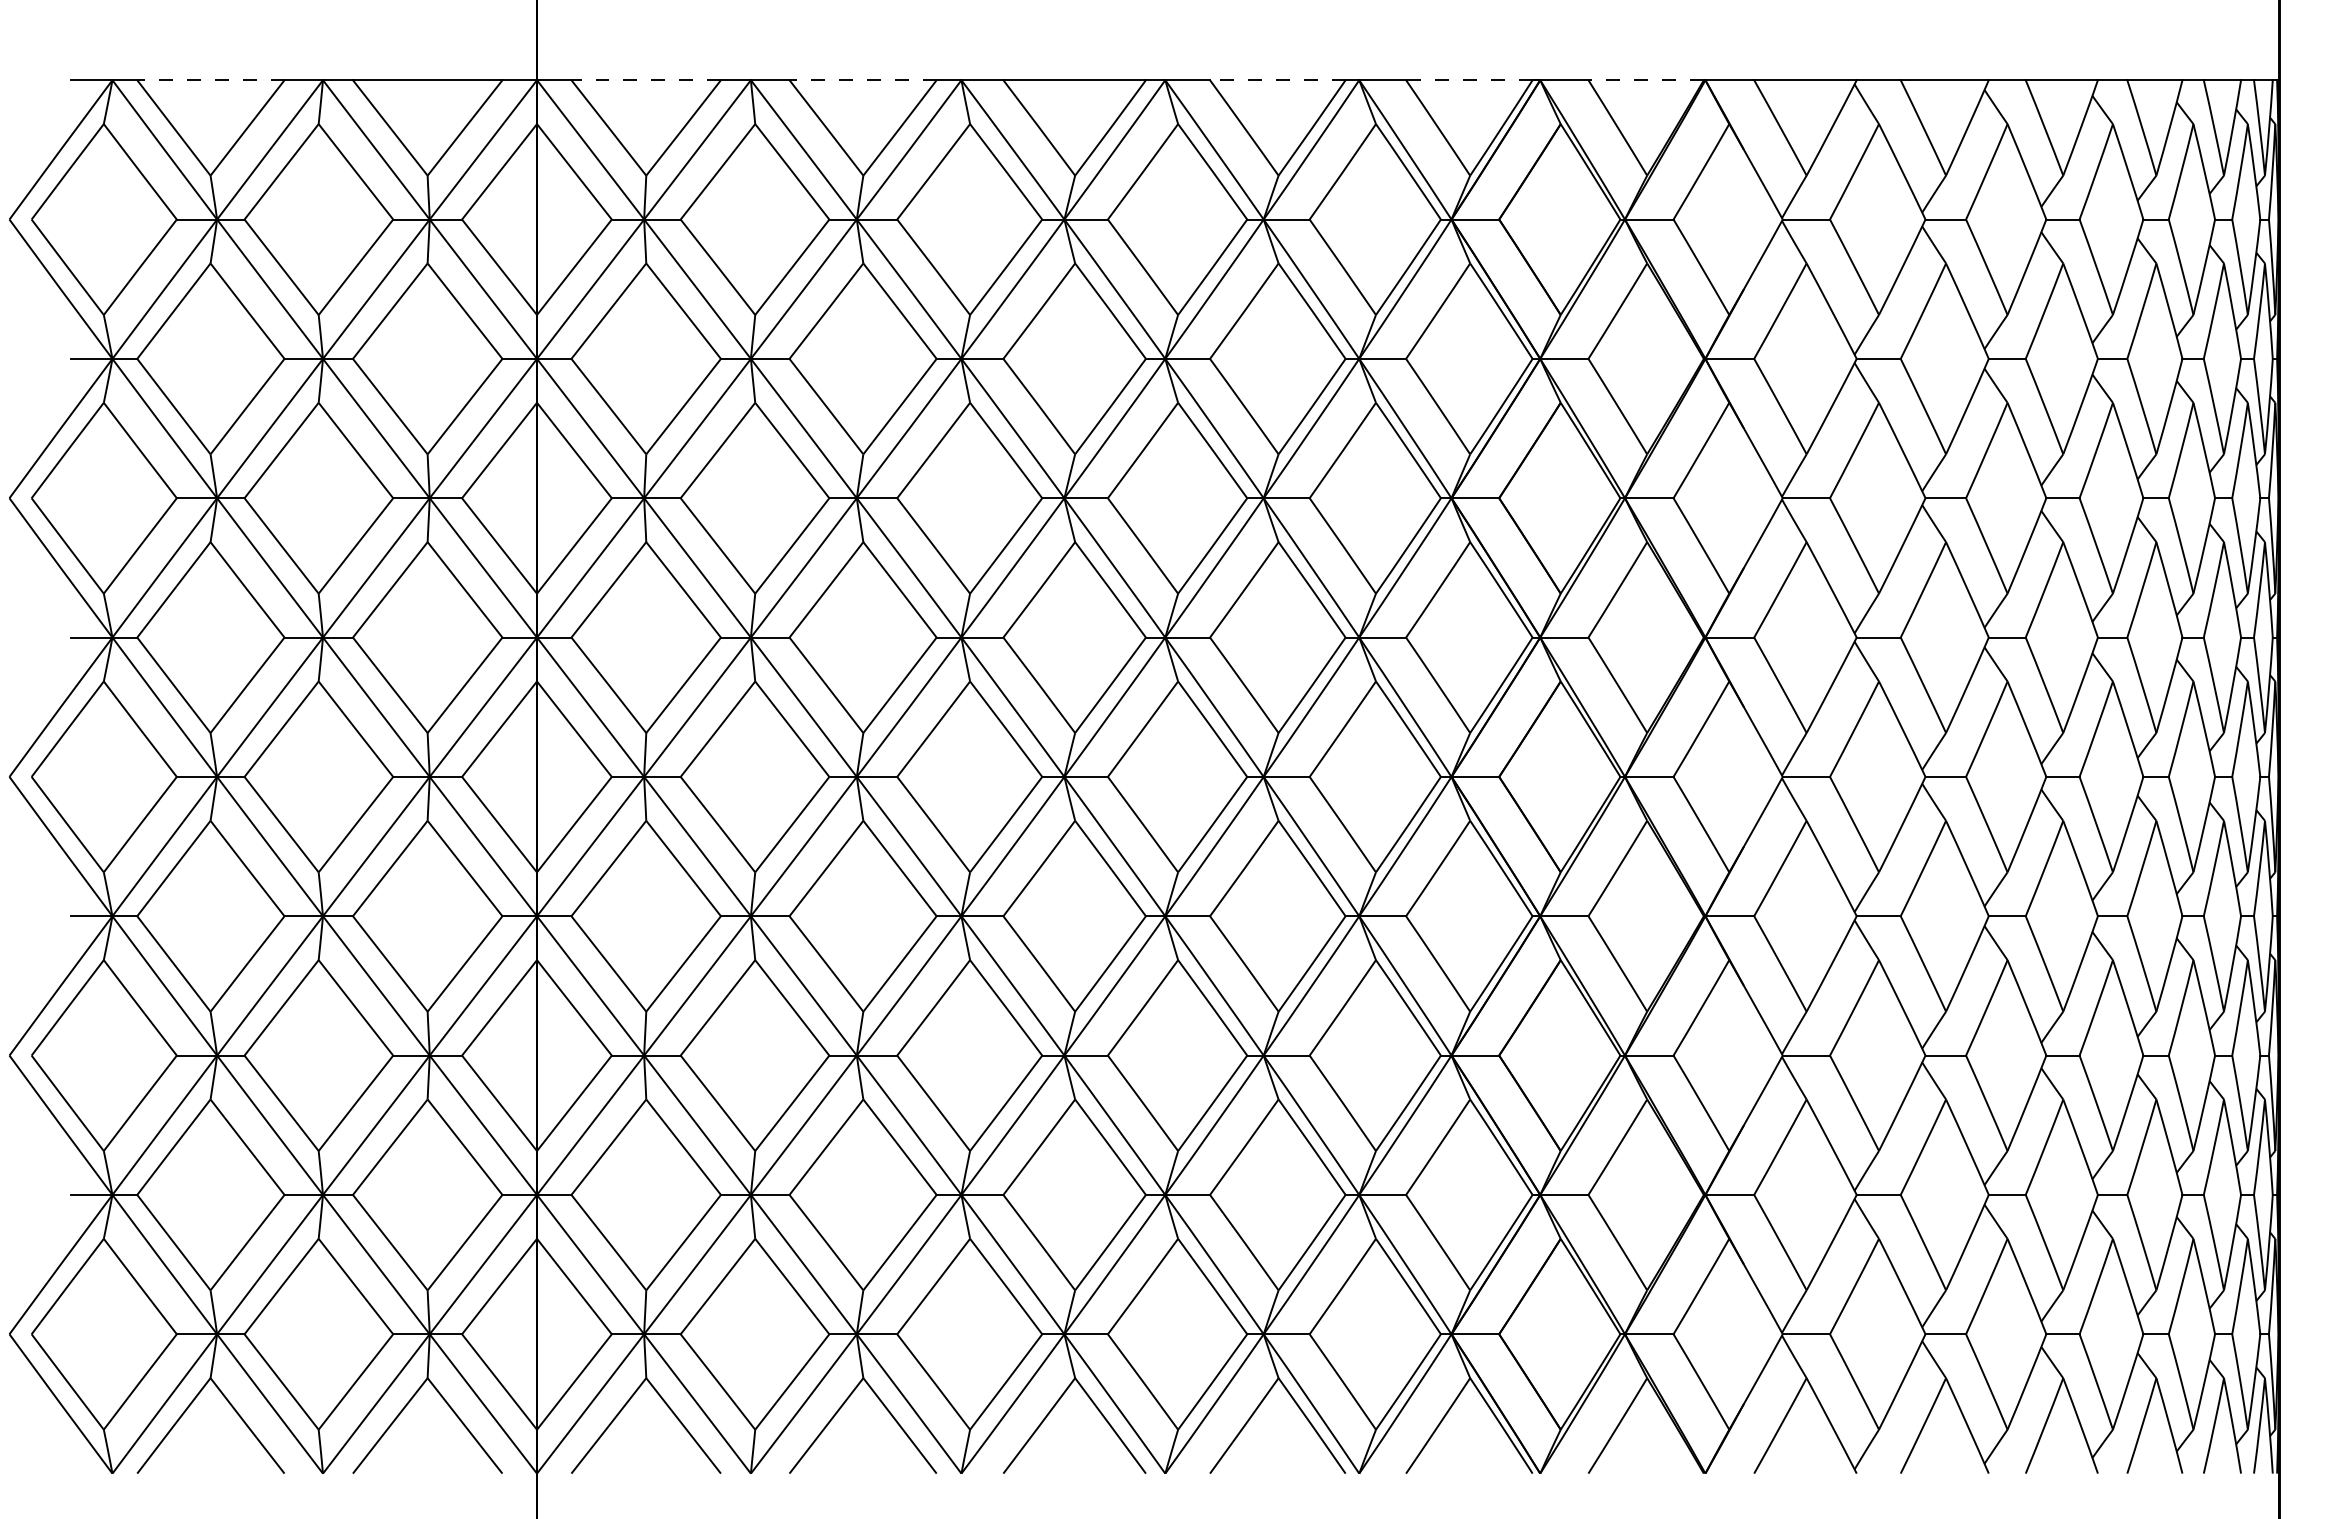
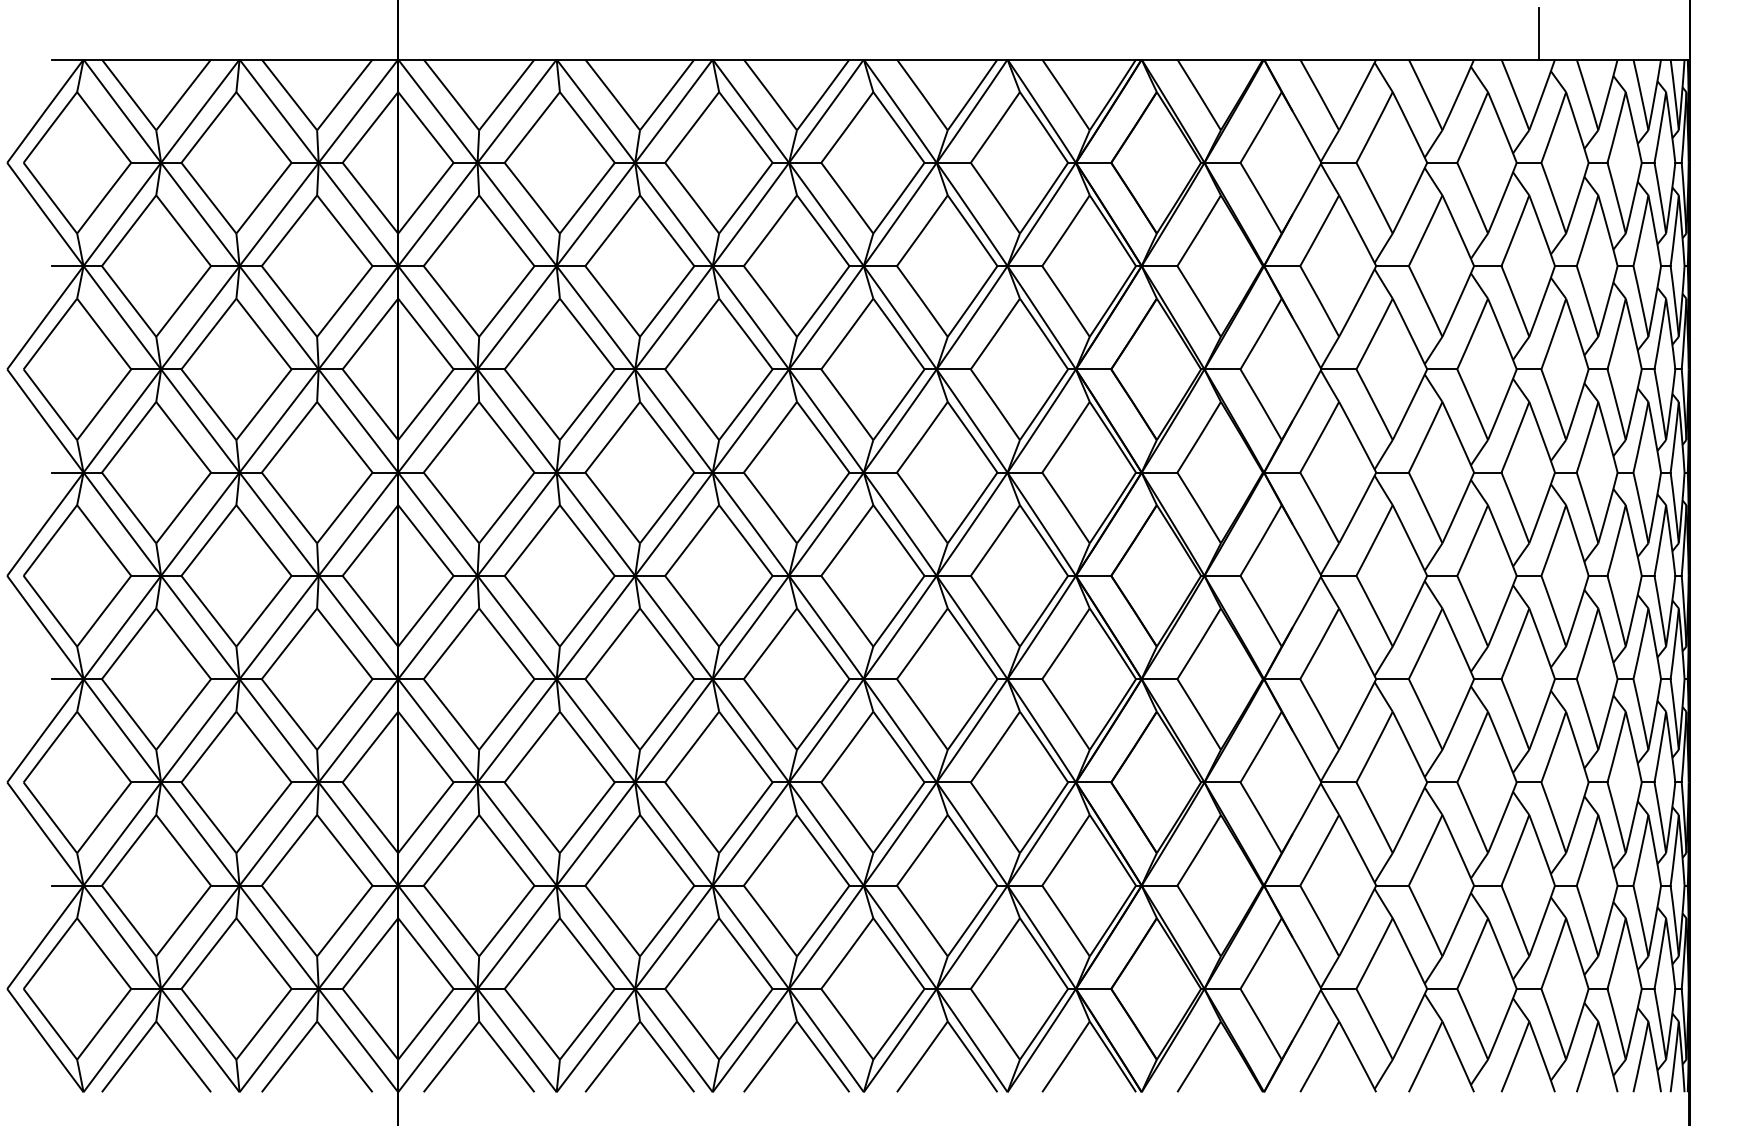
line: (2076, 45) -> (1539, 33), added
line: (210, 80) -> (156, 59), dashed -> solid
line: (646, 80) -> (479, 59), dashed -> solid
line: (863, 80) -> (640, 59), dashed -> solid
line: (1277, 80) -> (946, 59), dashed -> solid
line: (1468, 80) -> (1088, 59), dashed -> solid
line: (1646, 80) -> (1220, 59), dashed -> solid

